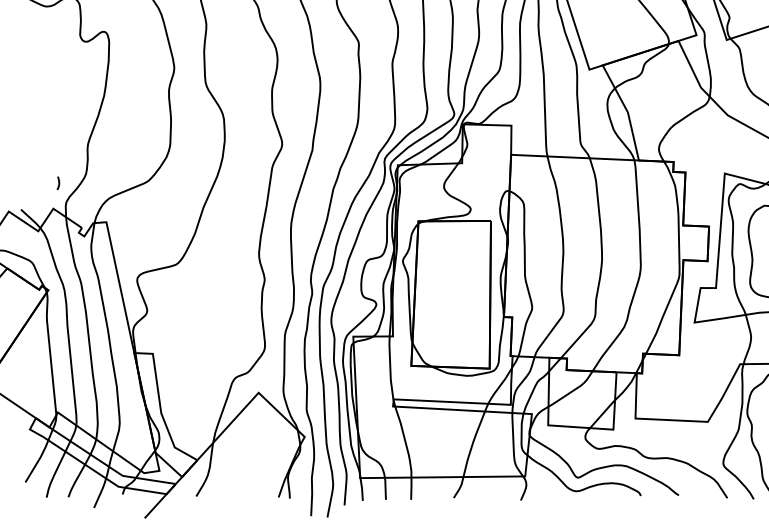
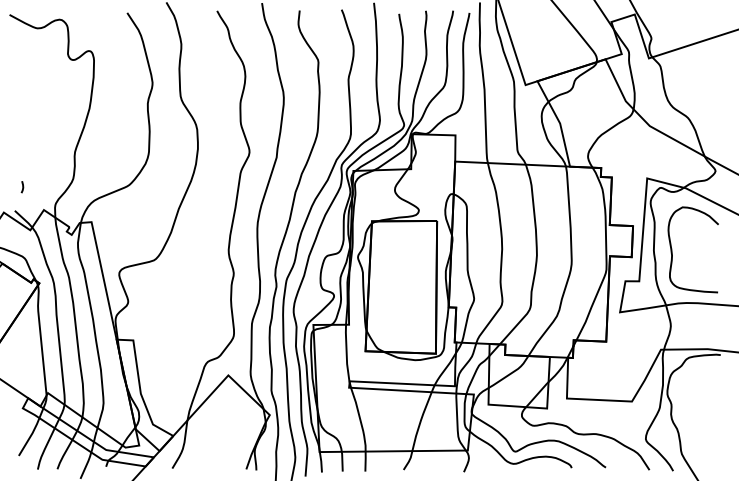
line: (58, 183) -> (22, 187), moved

